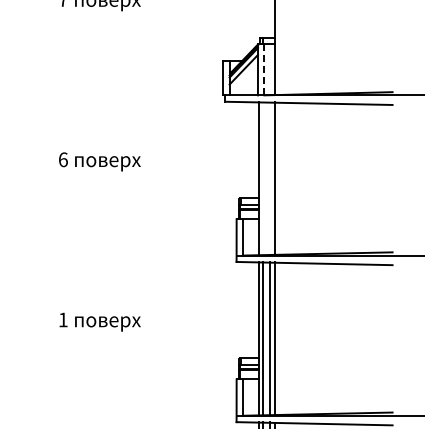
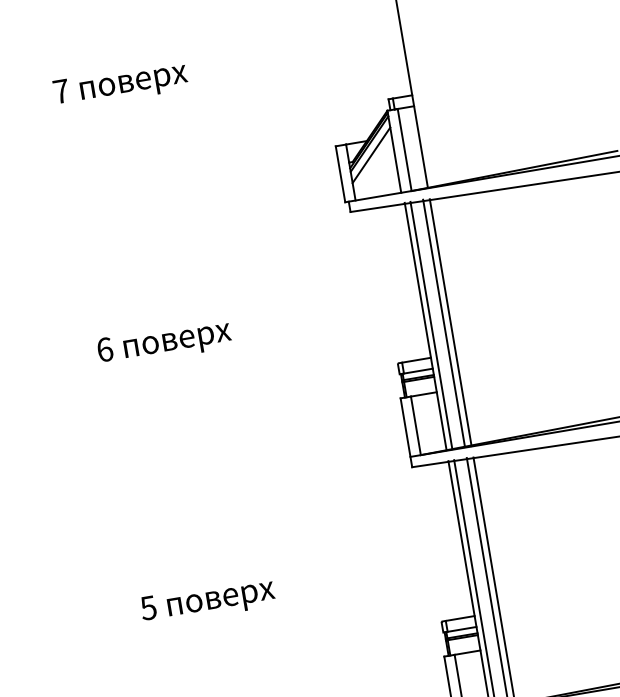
line: (264, 70) -> (404, 150), dashed -> solid
line: (262, 178) -> (431, 325), added
line: (270, 178) -> (444, 323), added
text: (62, 319) -> (147, 607), 1 -> 5

